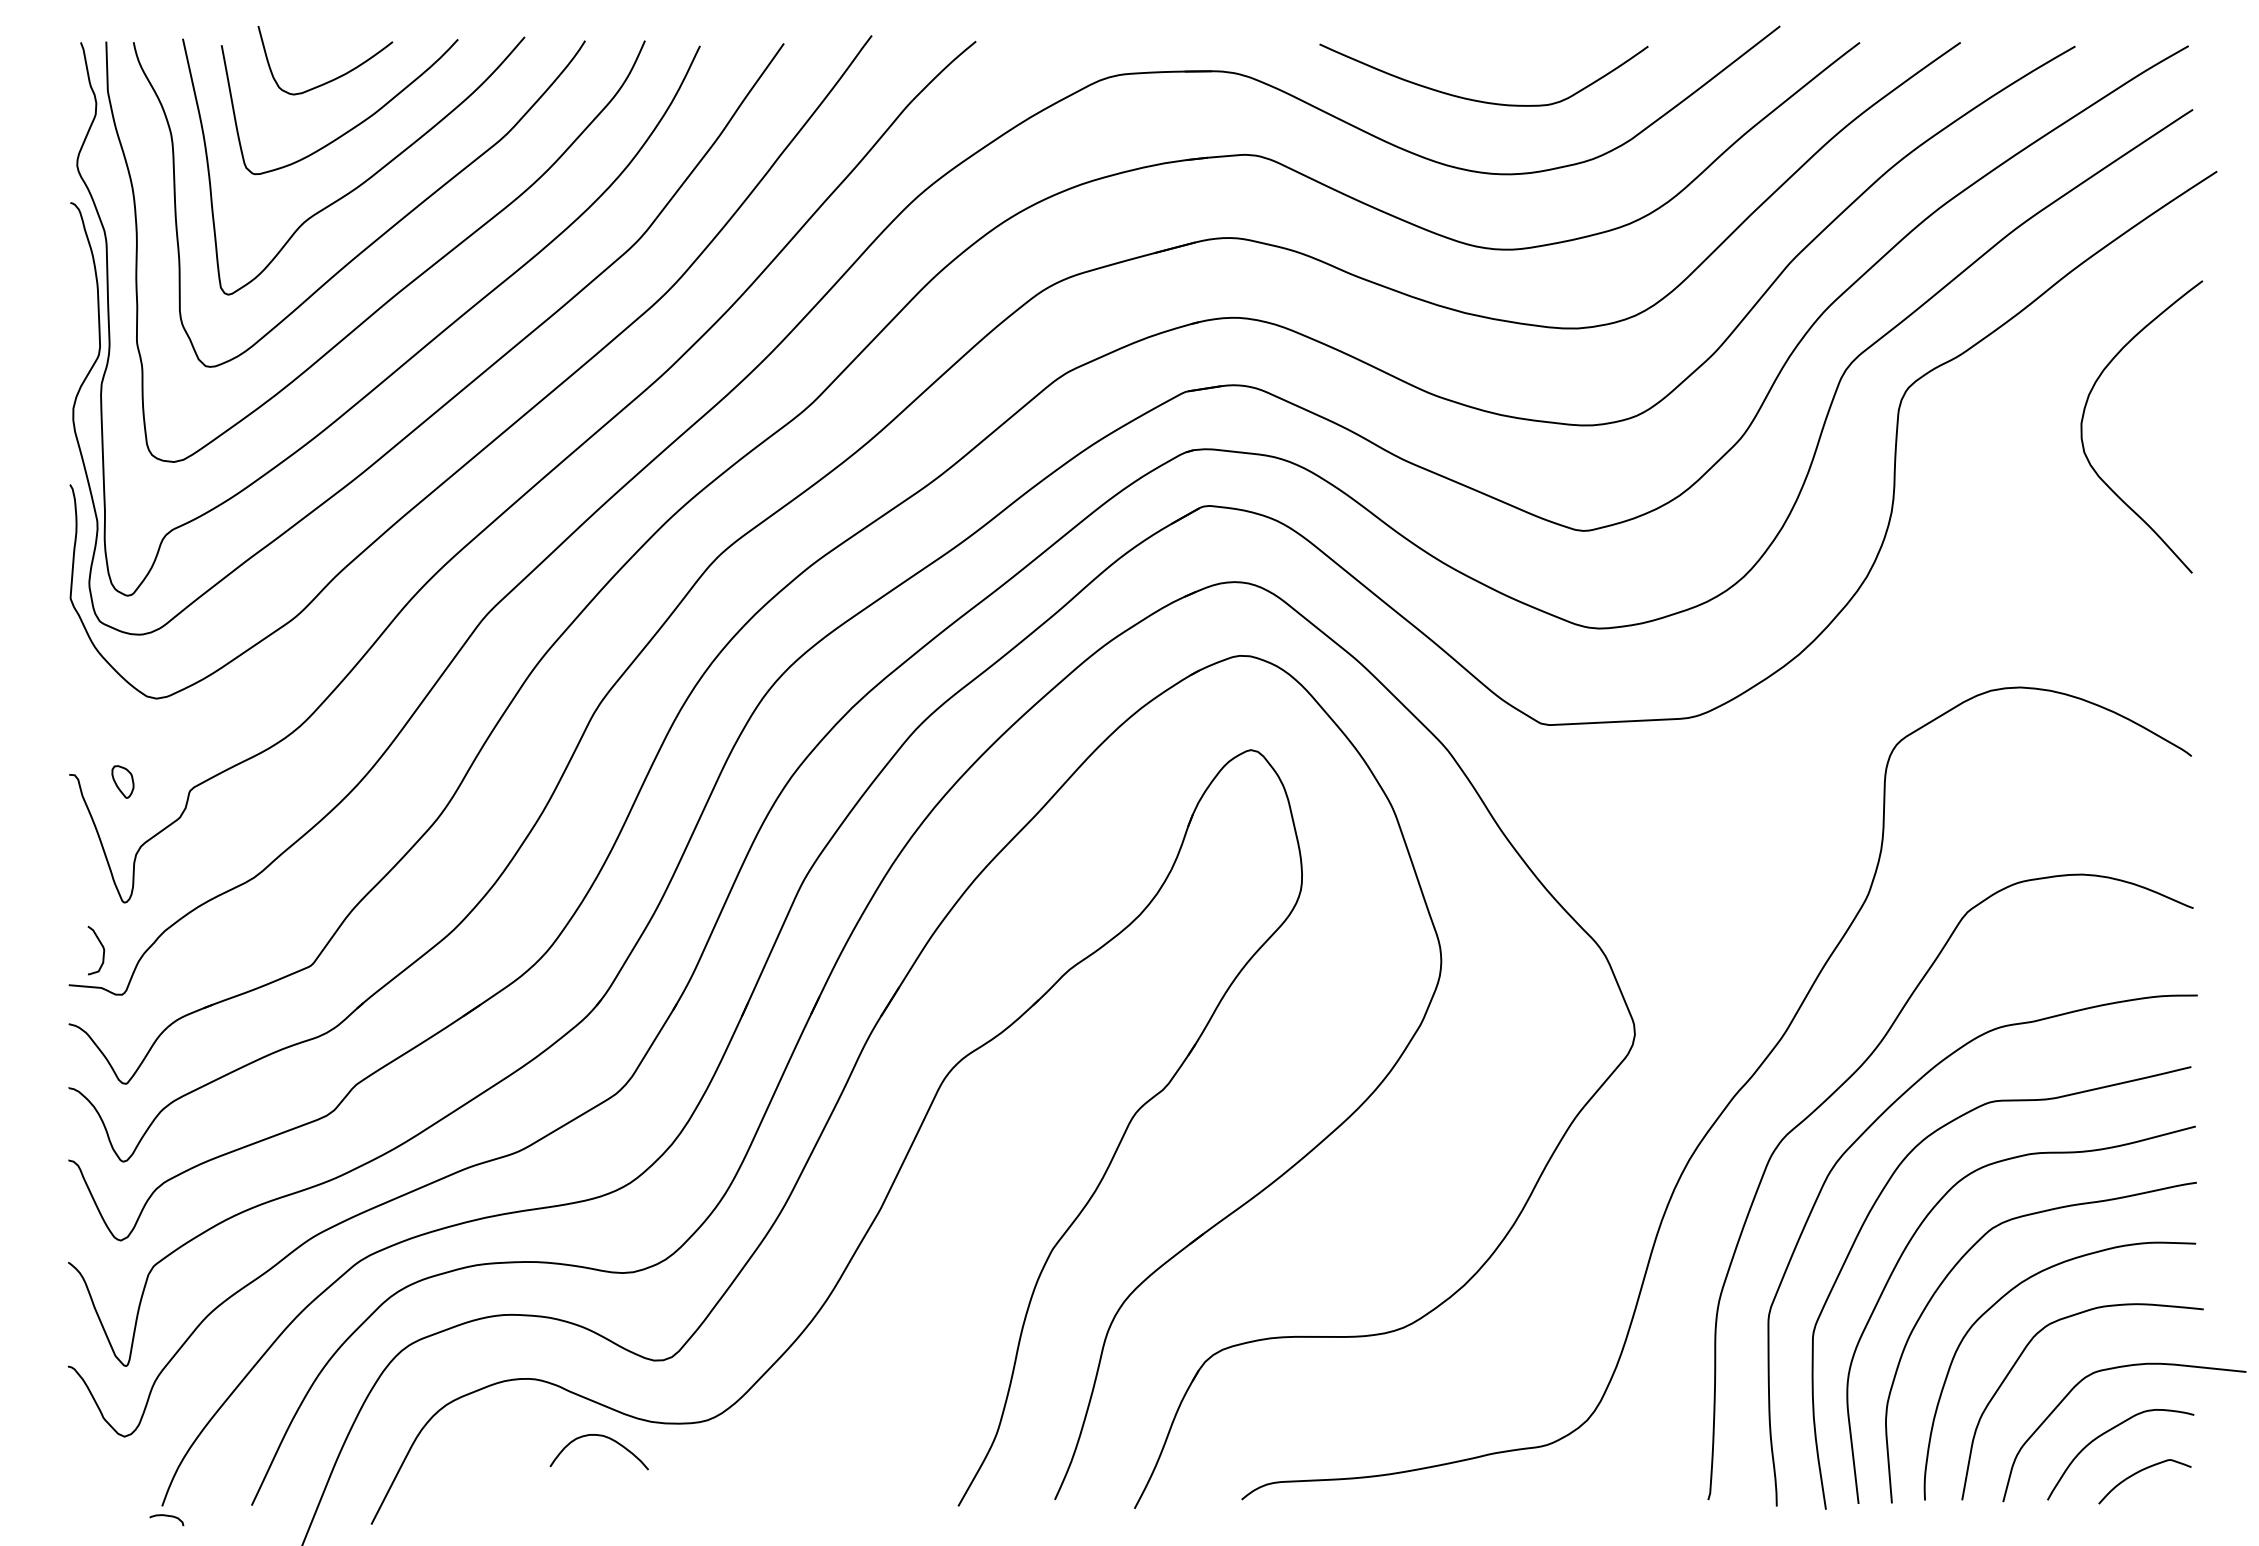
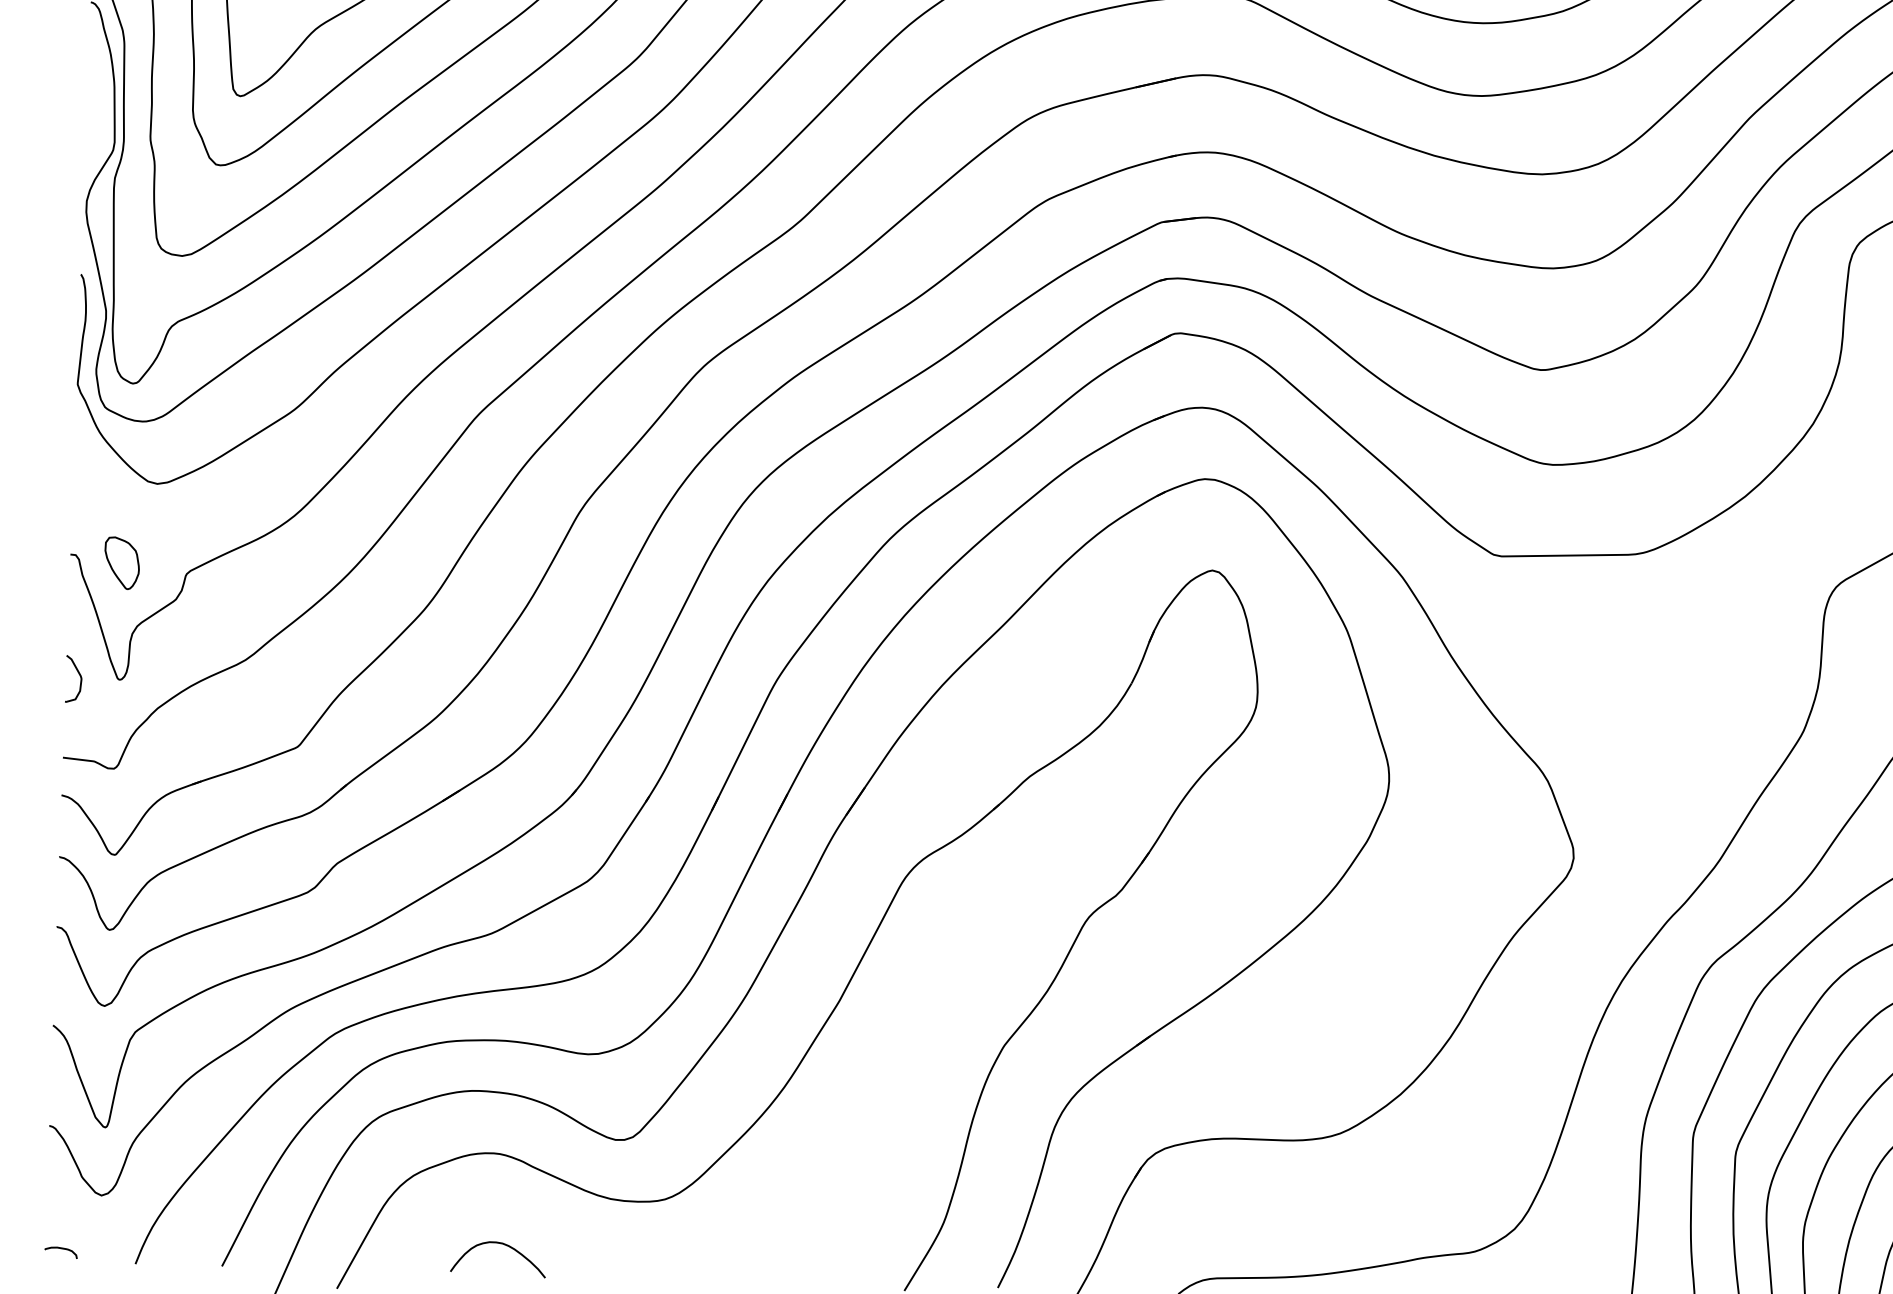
part: (122, 781) -> (121, 562), size x1.67
curve: (102, 948) -> (79, 677), moved
curve: (598, 1436) -> (498, 1244), moved
curve: (166, 1516) -> (60, 1249), moved

